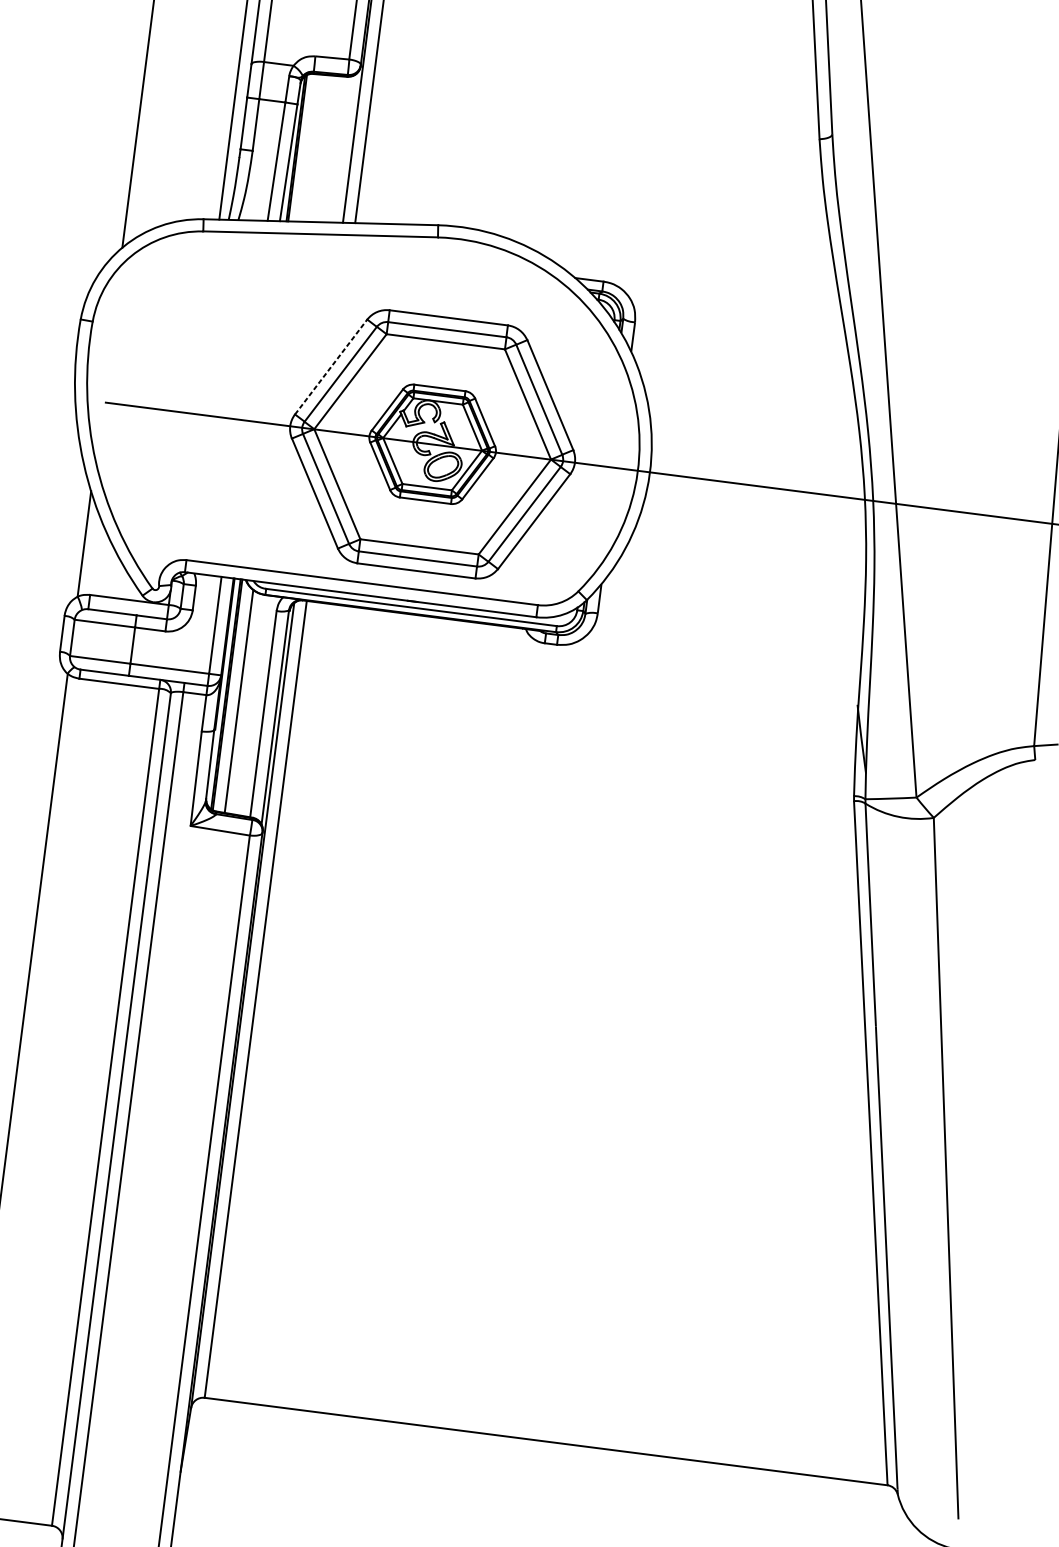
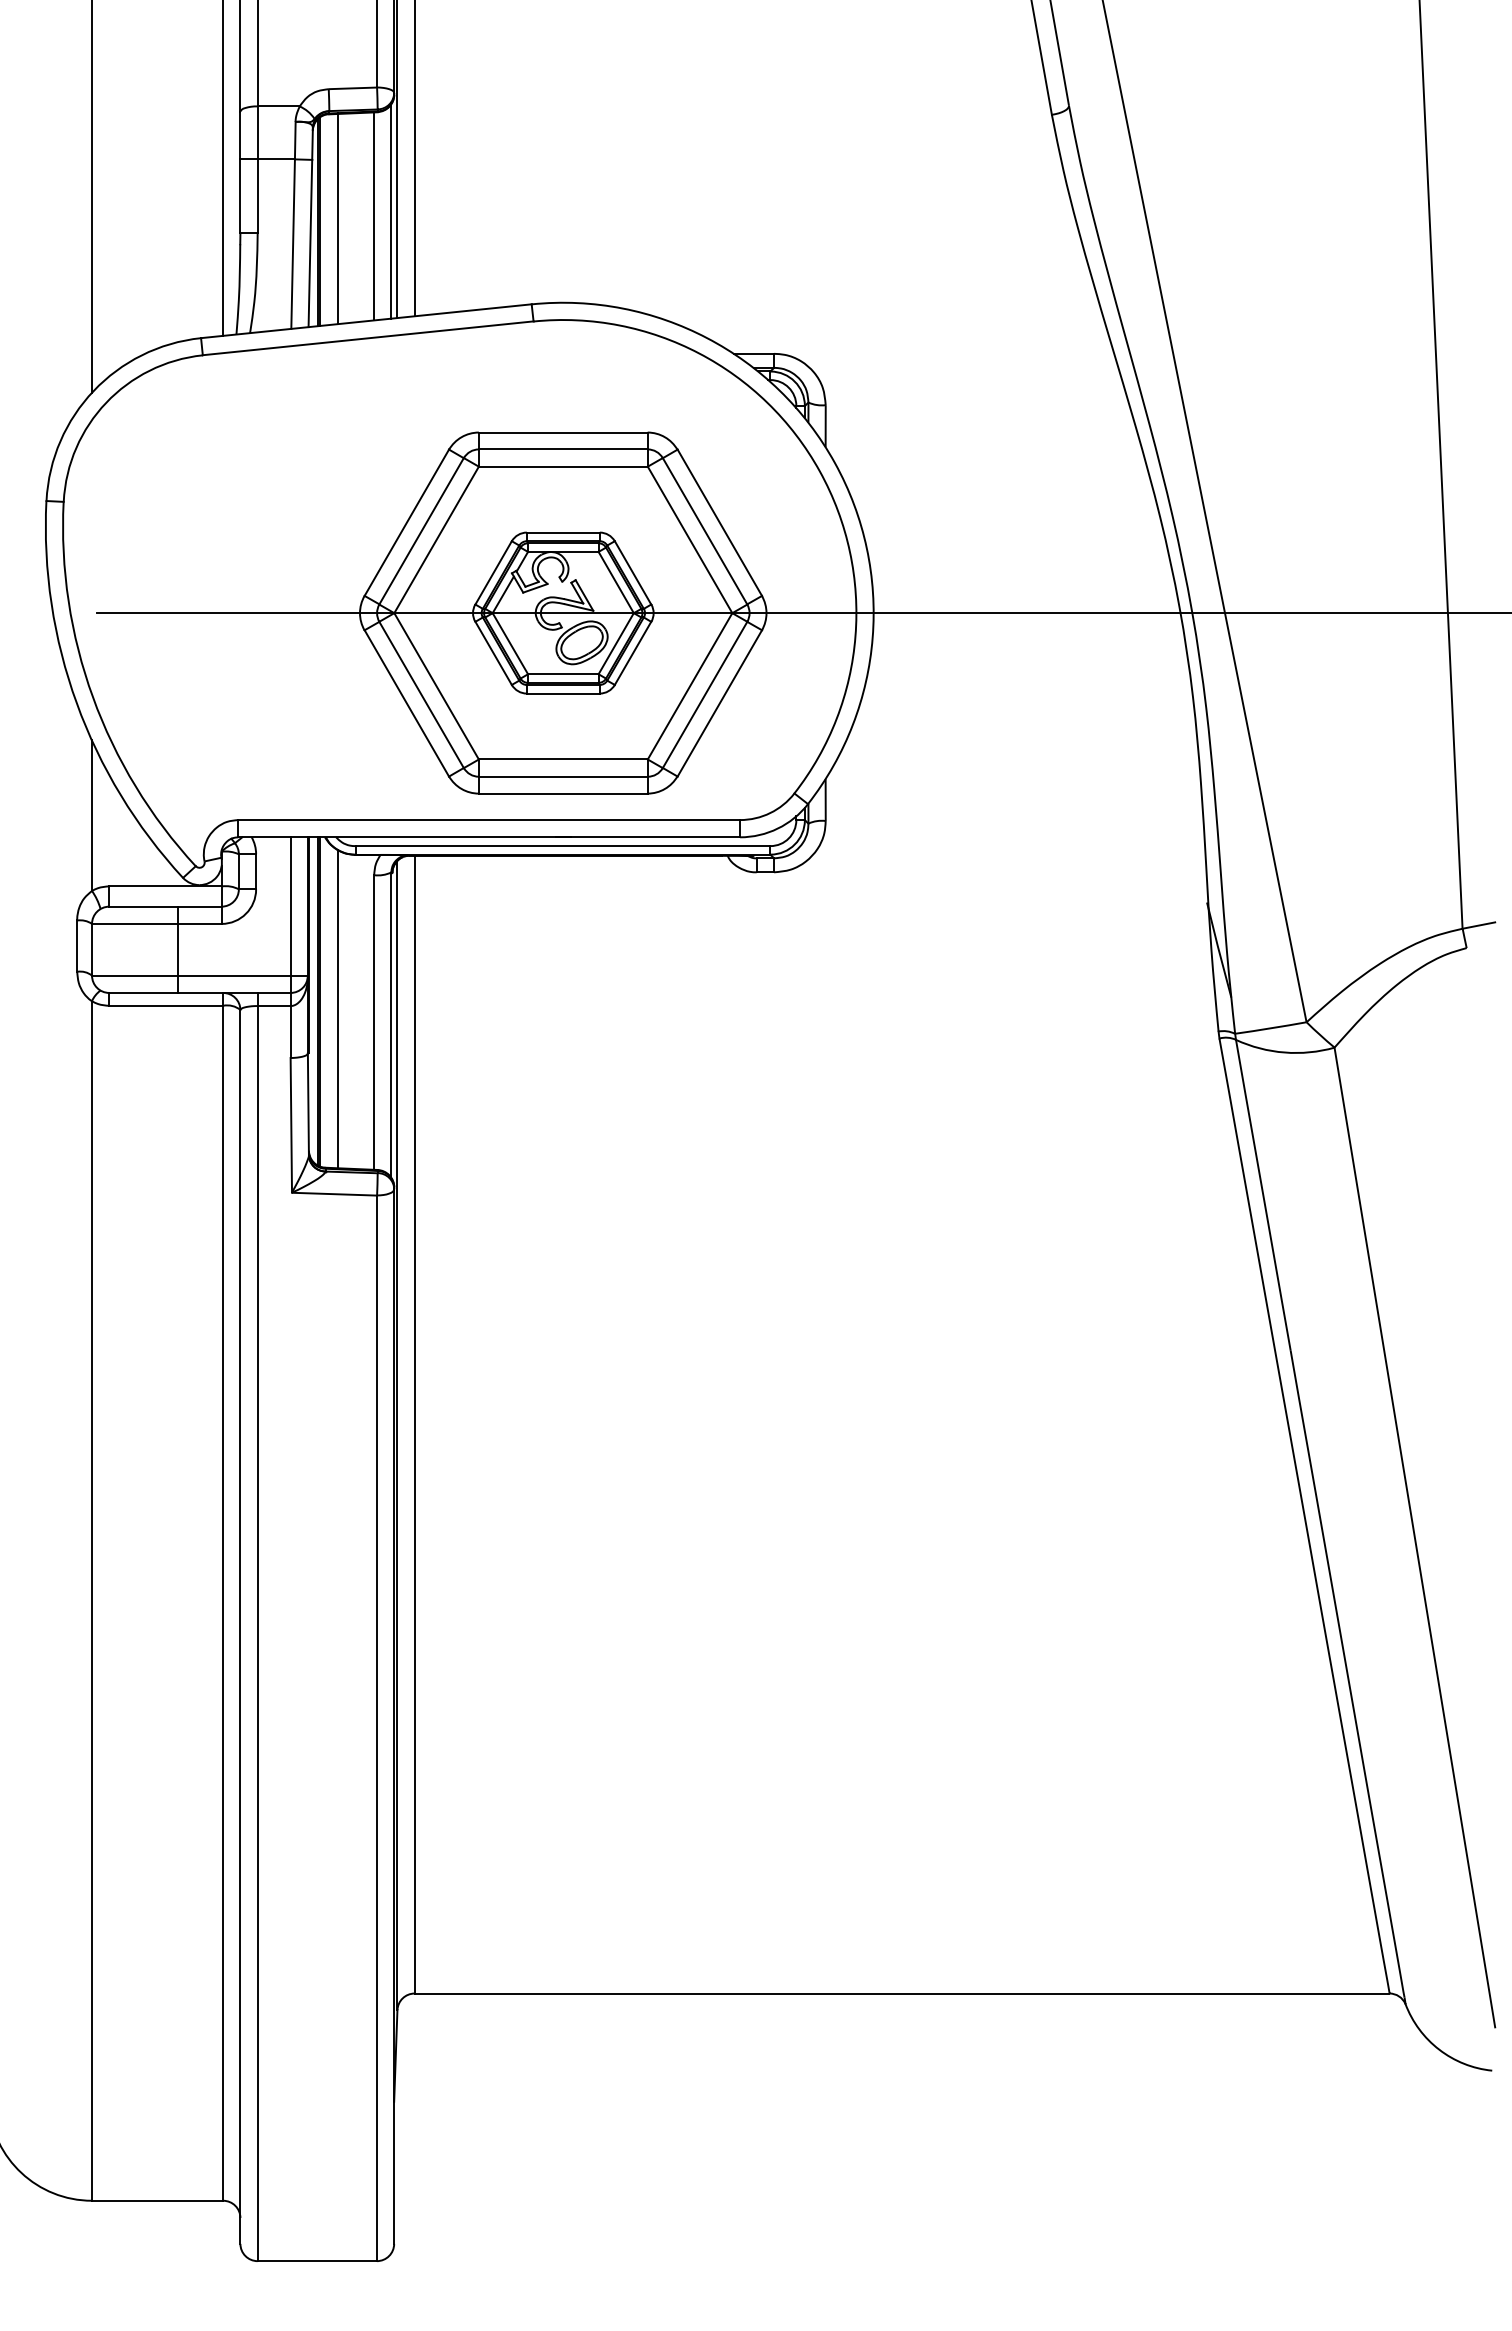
line: (309, 147) -> (337, 218), added
line: (348, 147) -> (391, 211), added
line: (336, 149) -> (374, 216), added
line: (331, 366) -> (407, 522), dashed -> solid

